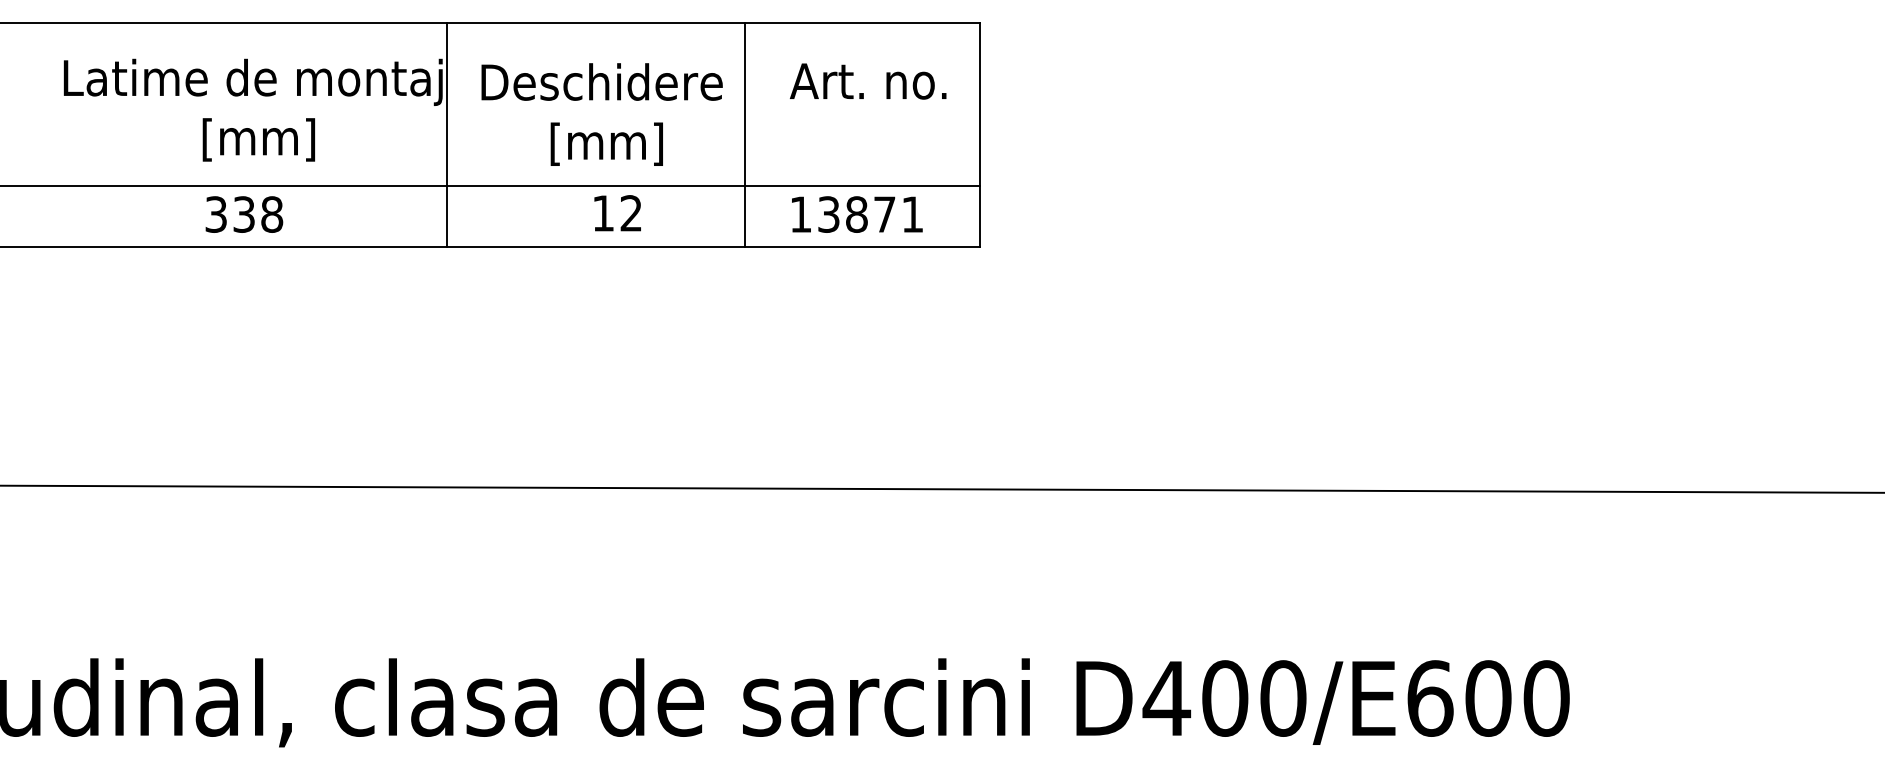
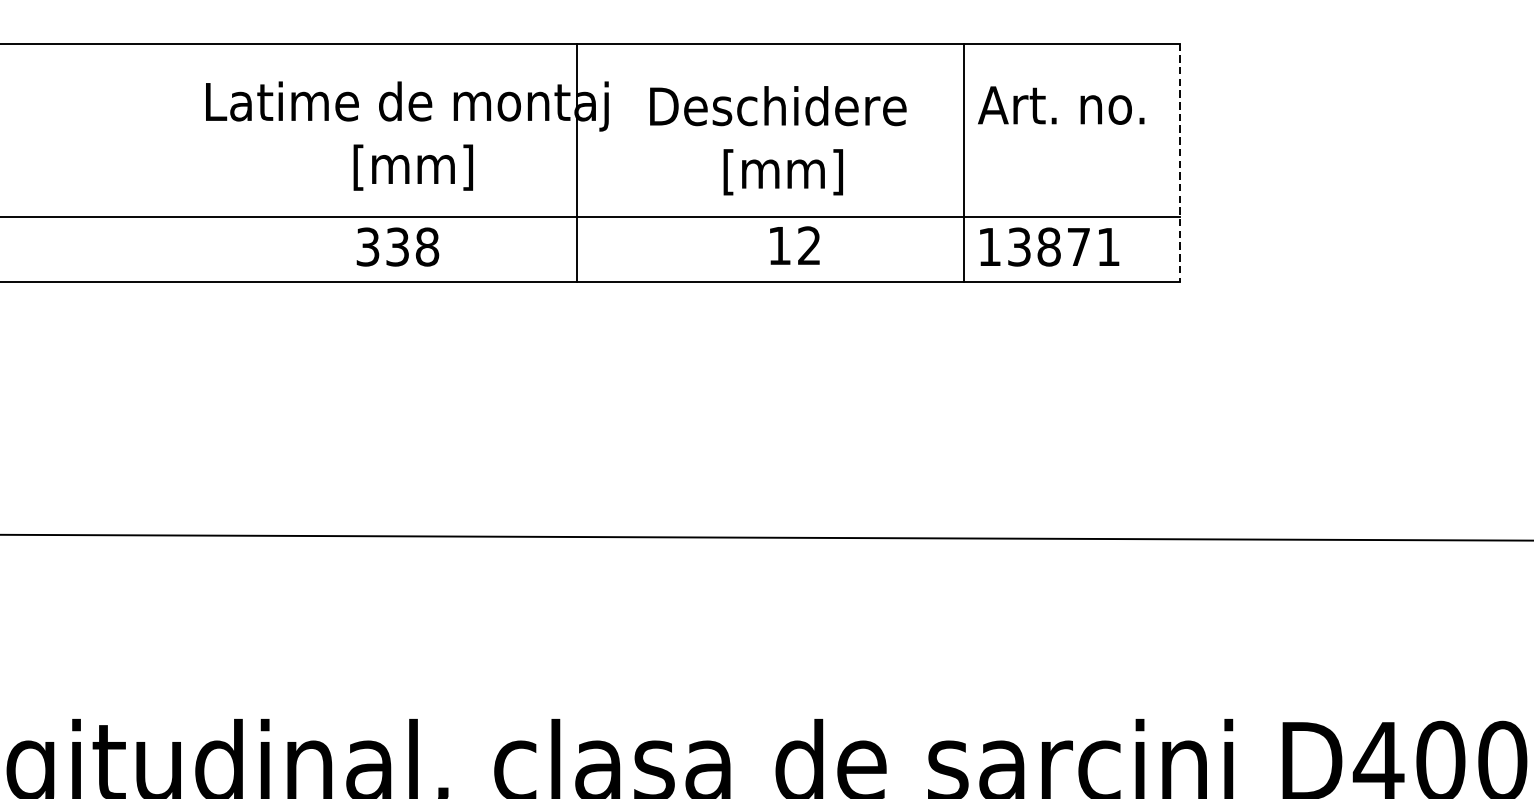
line: (447, 135) -> (577, 162), moved
line: (745, 135) -> (964, 162), moved
line: (980, 135) -> (1180, 162), solid -> dashed

